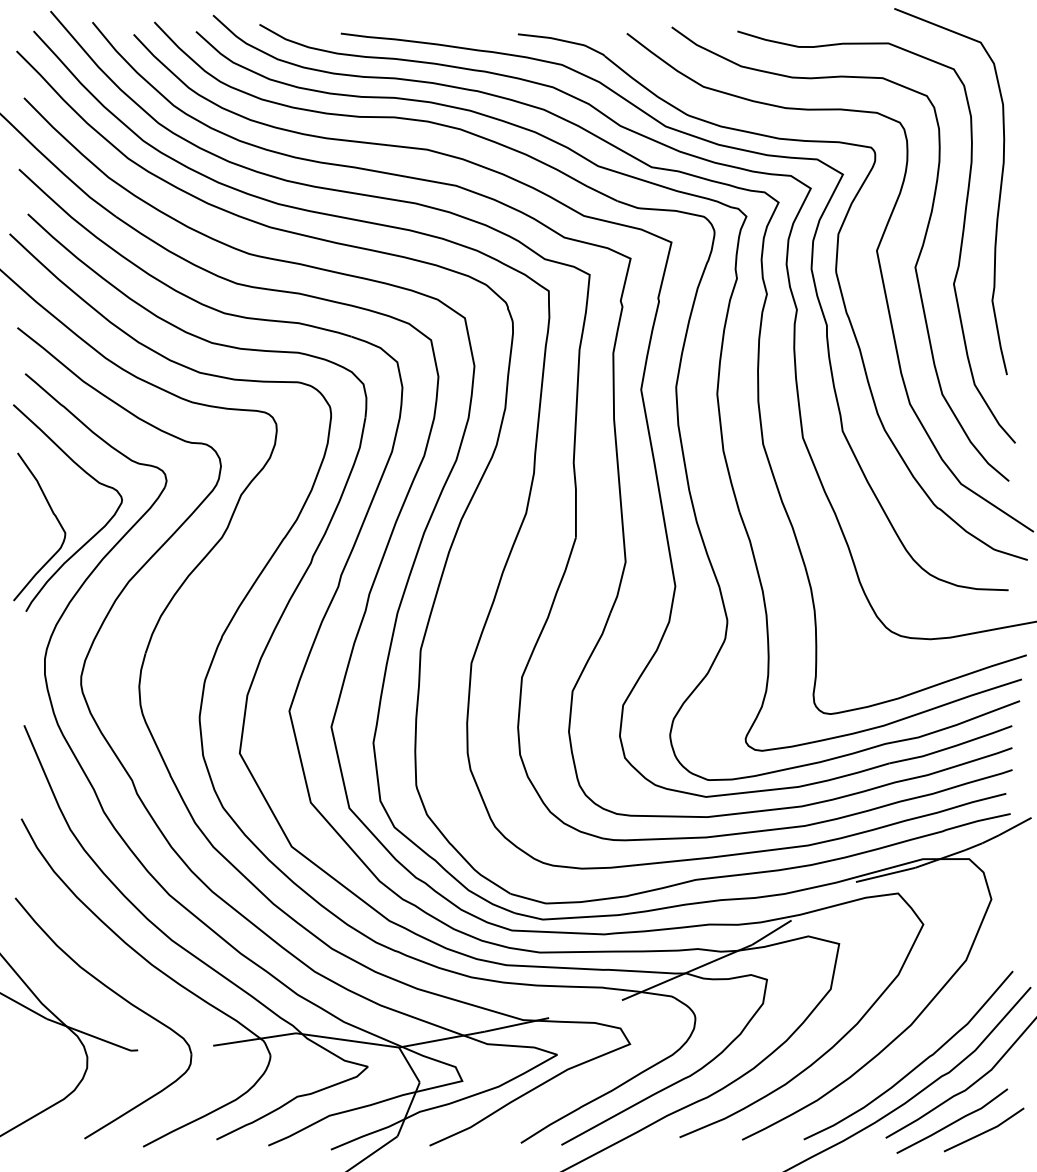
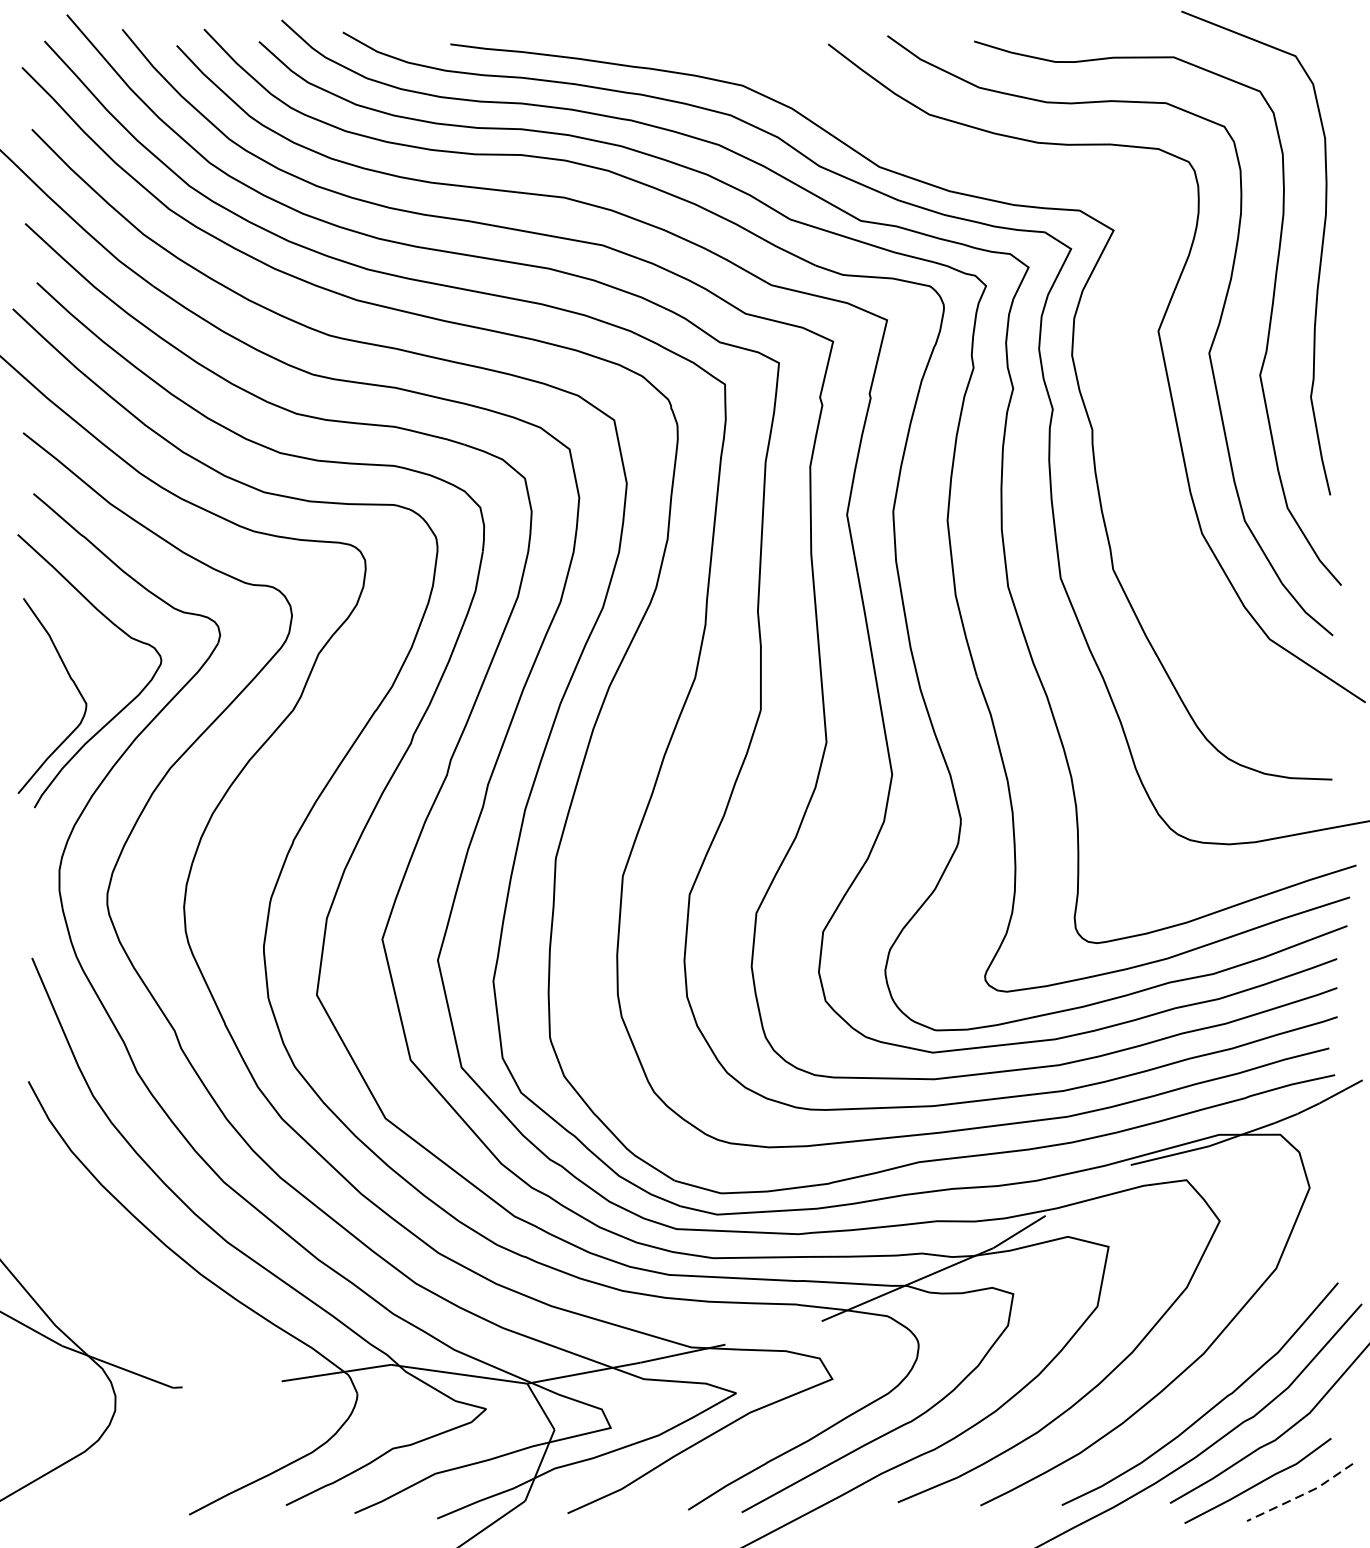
part: (836, 278) -> (1105, 367), removed
part: (118, 996) -> (156, 1316), removed
line: (984, 1132) -> (1300, 1495), solid -> dashed

